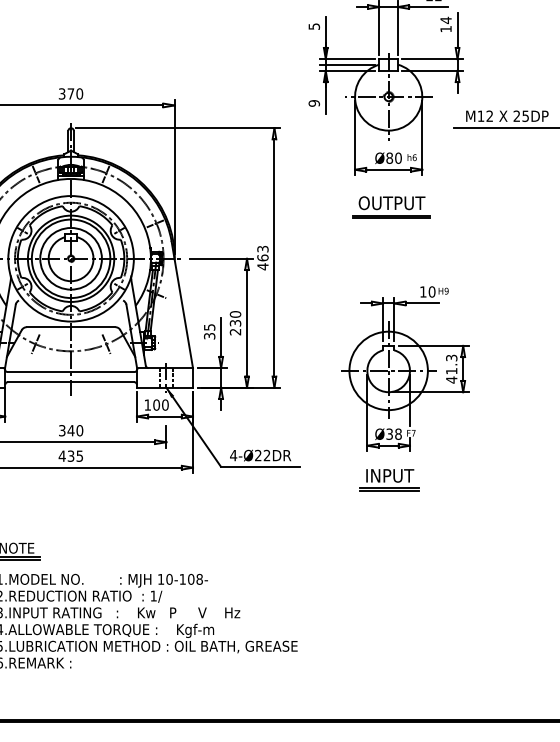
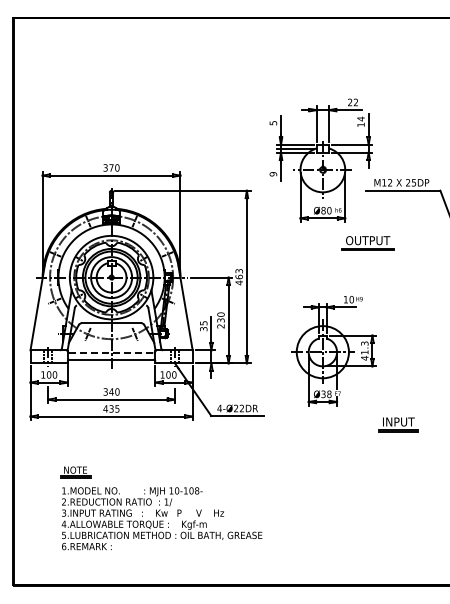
part: (391, 207) -> (367, 243), moved
line: (72, 371) -> (112, 352), solid -> dashed
part: (389, 479) -> (398, 424), moved

